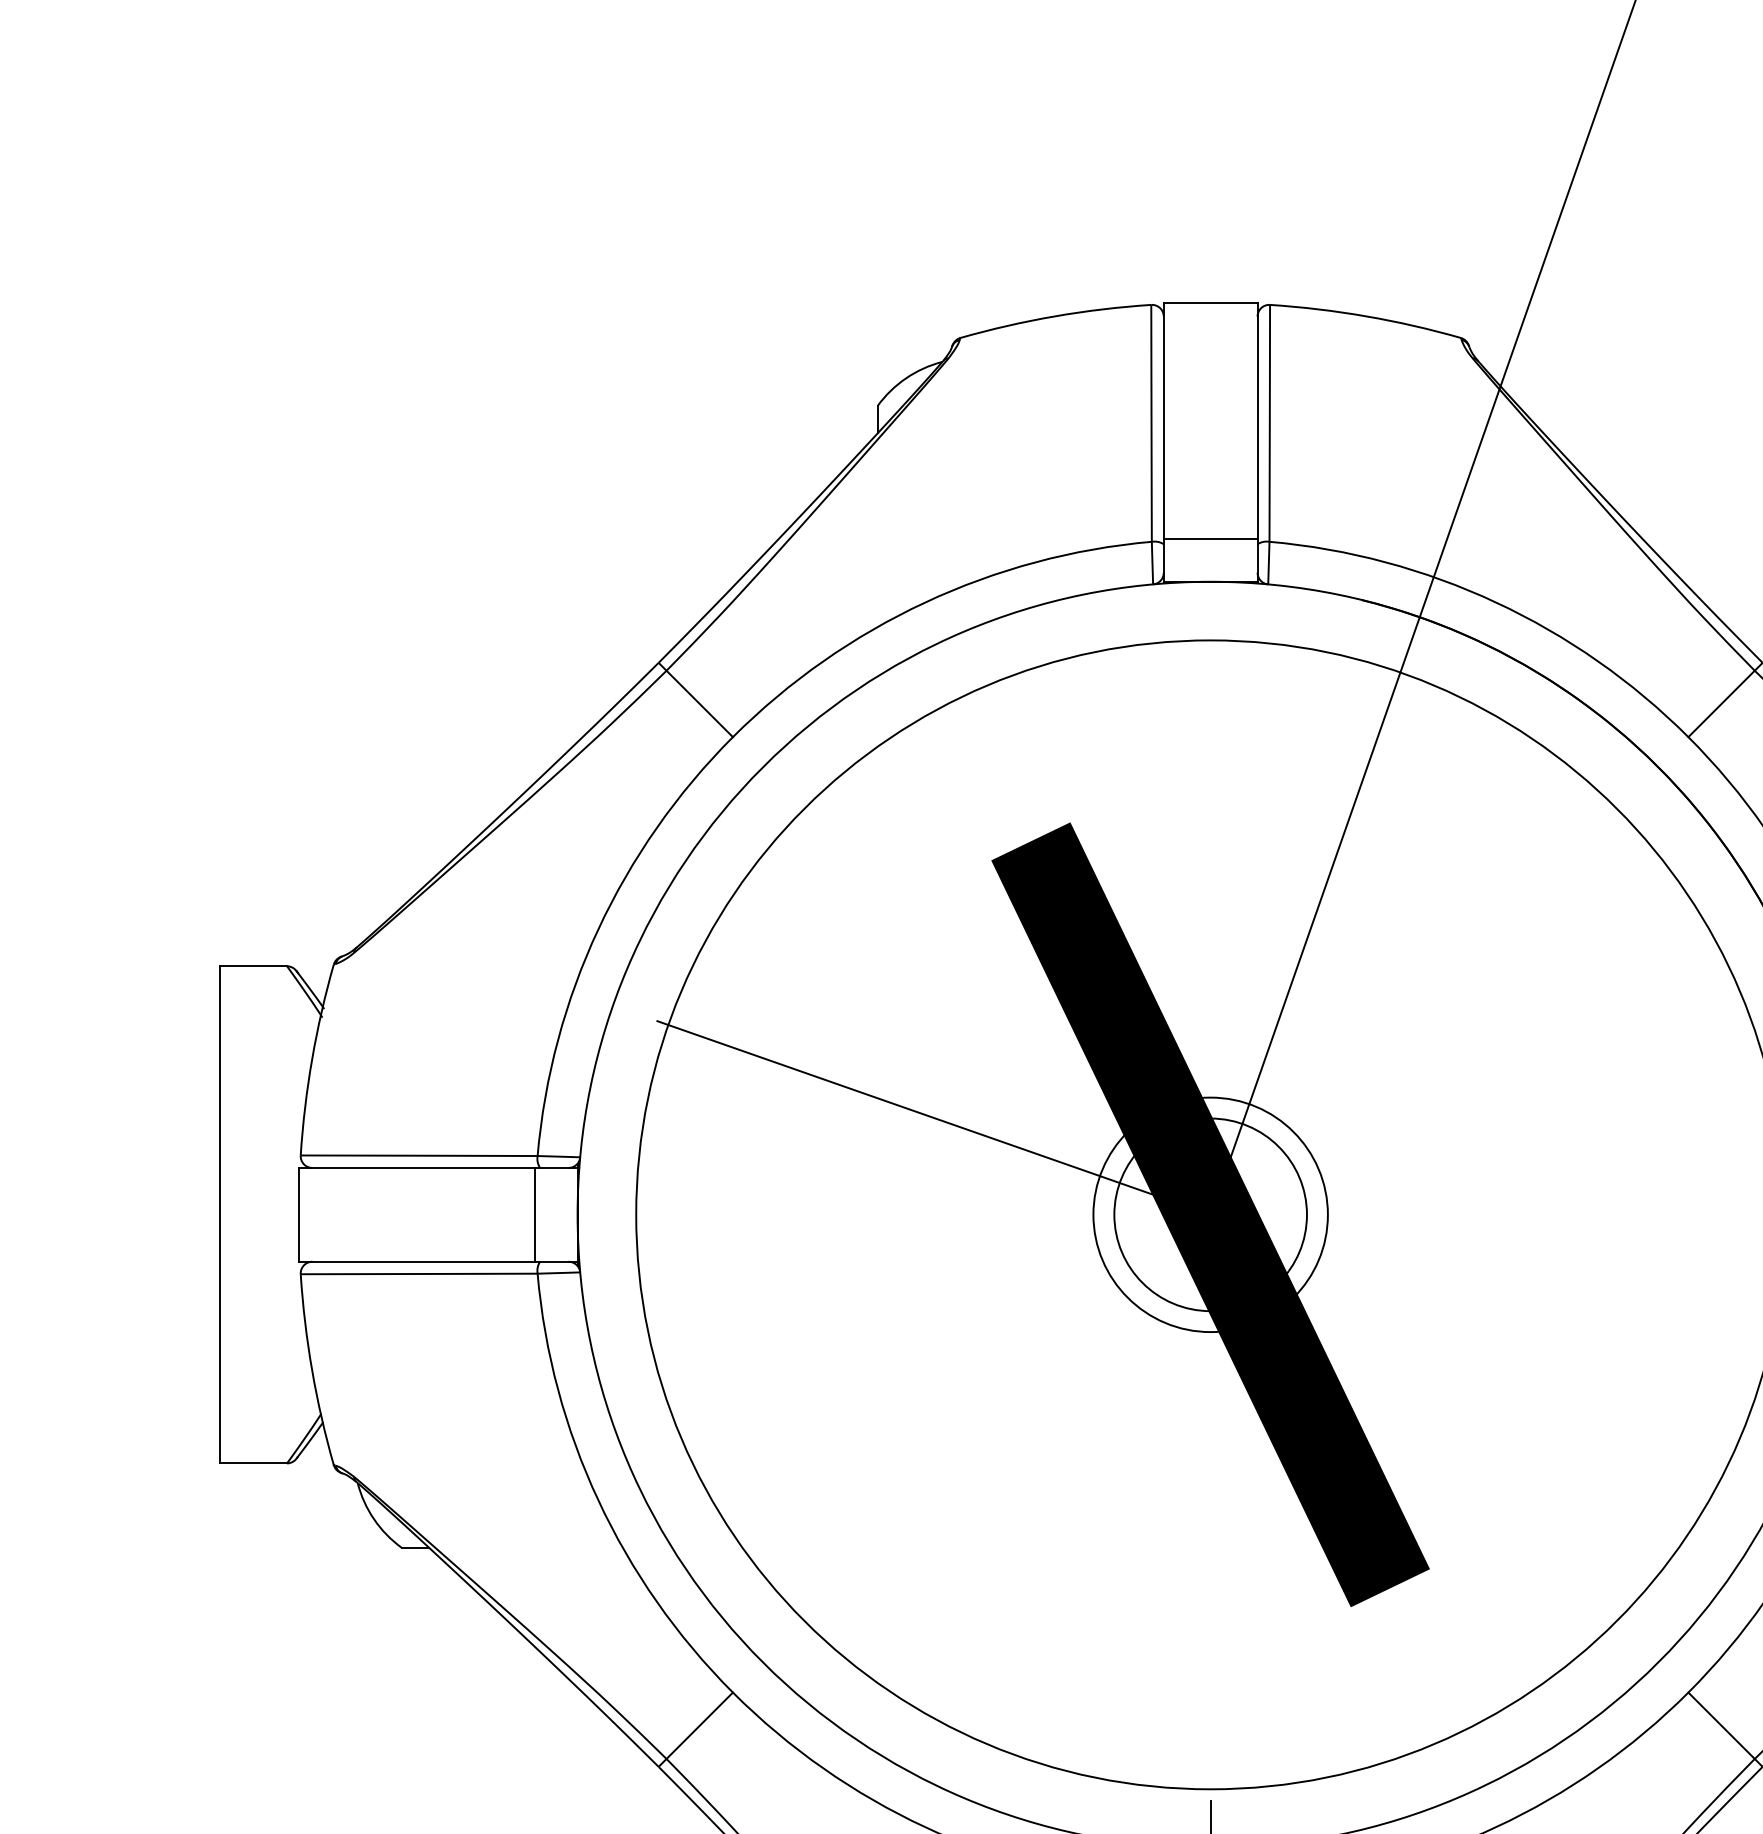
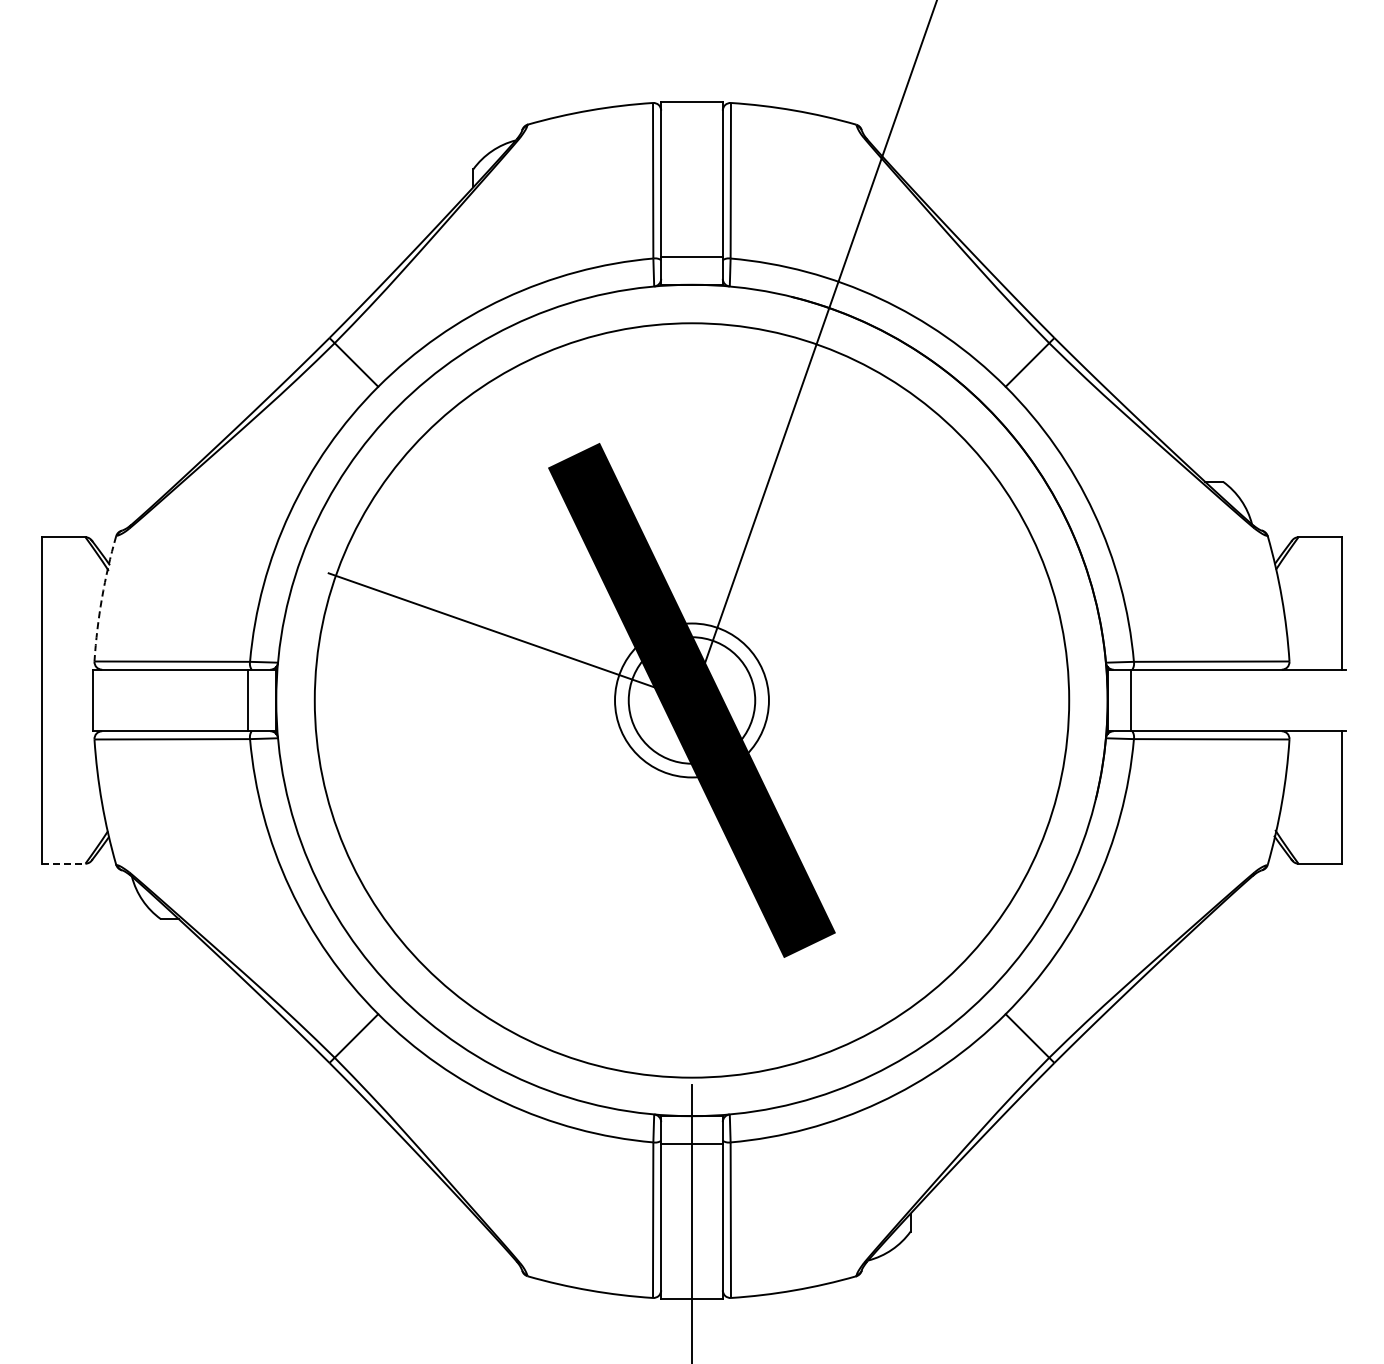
arc: (312, 1059) -> (102, 598), solid -> dashed
line: (255, 1463) -> (64, 863), solid -> dashed

